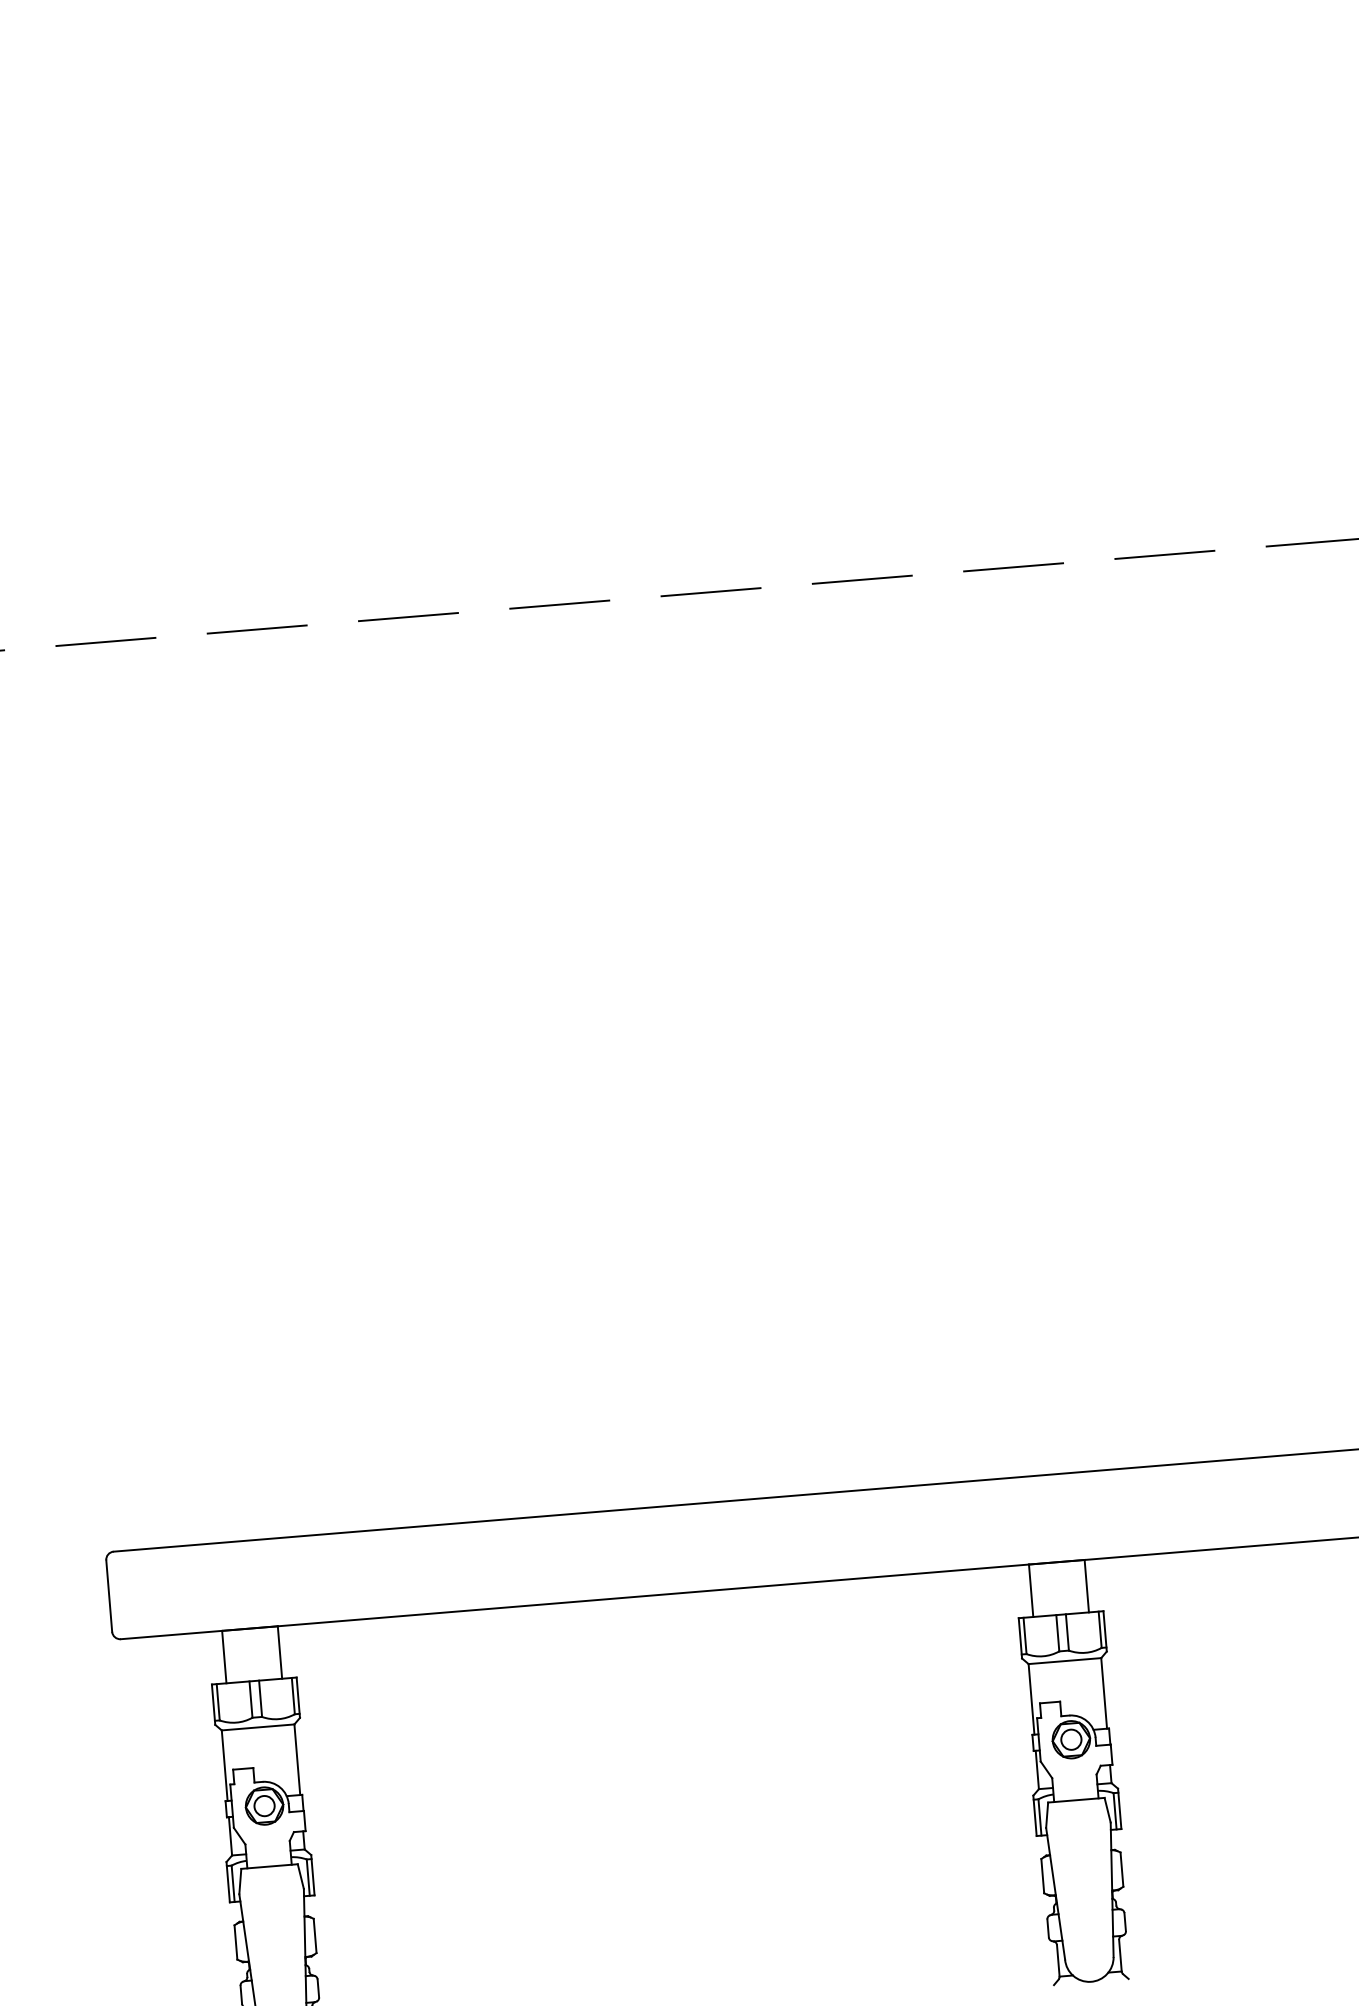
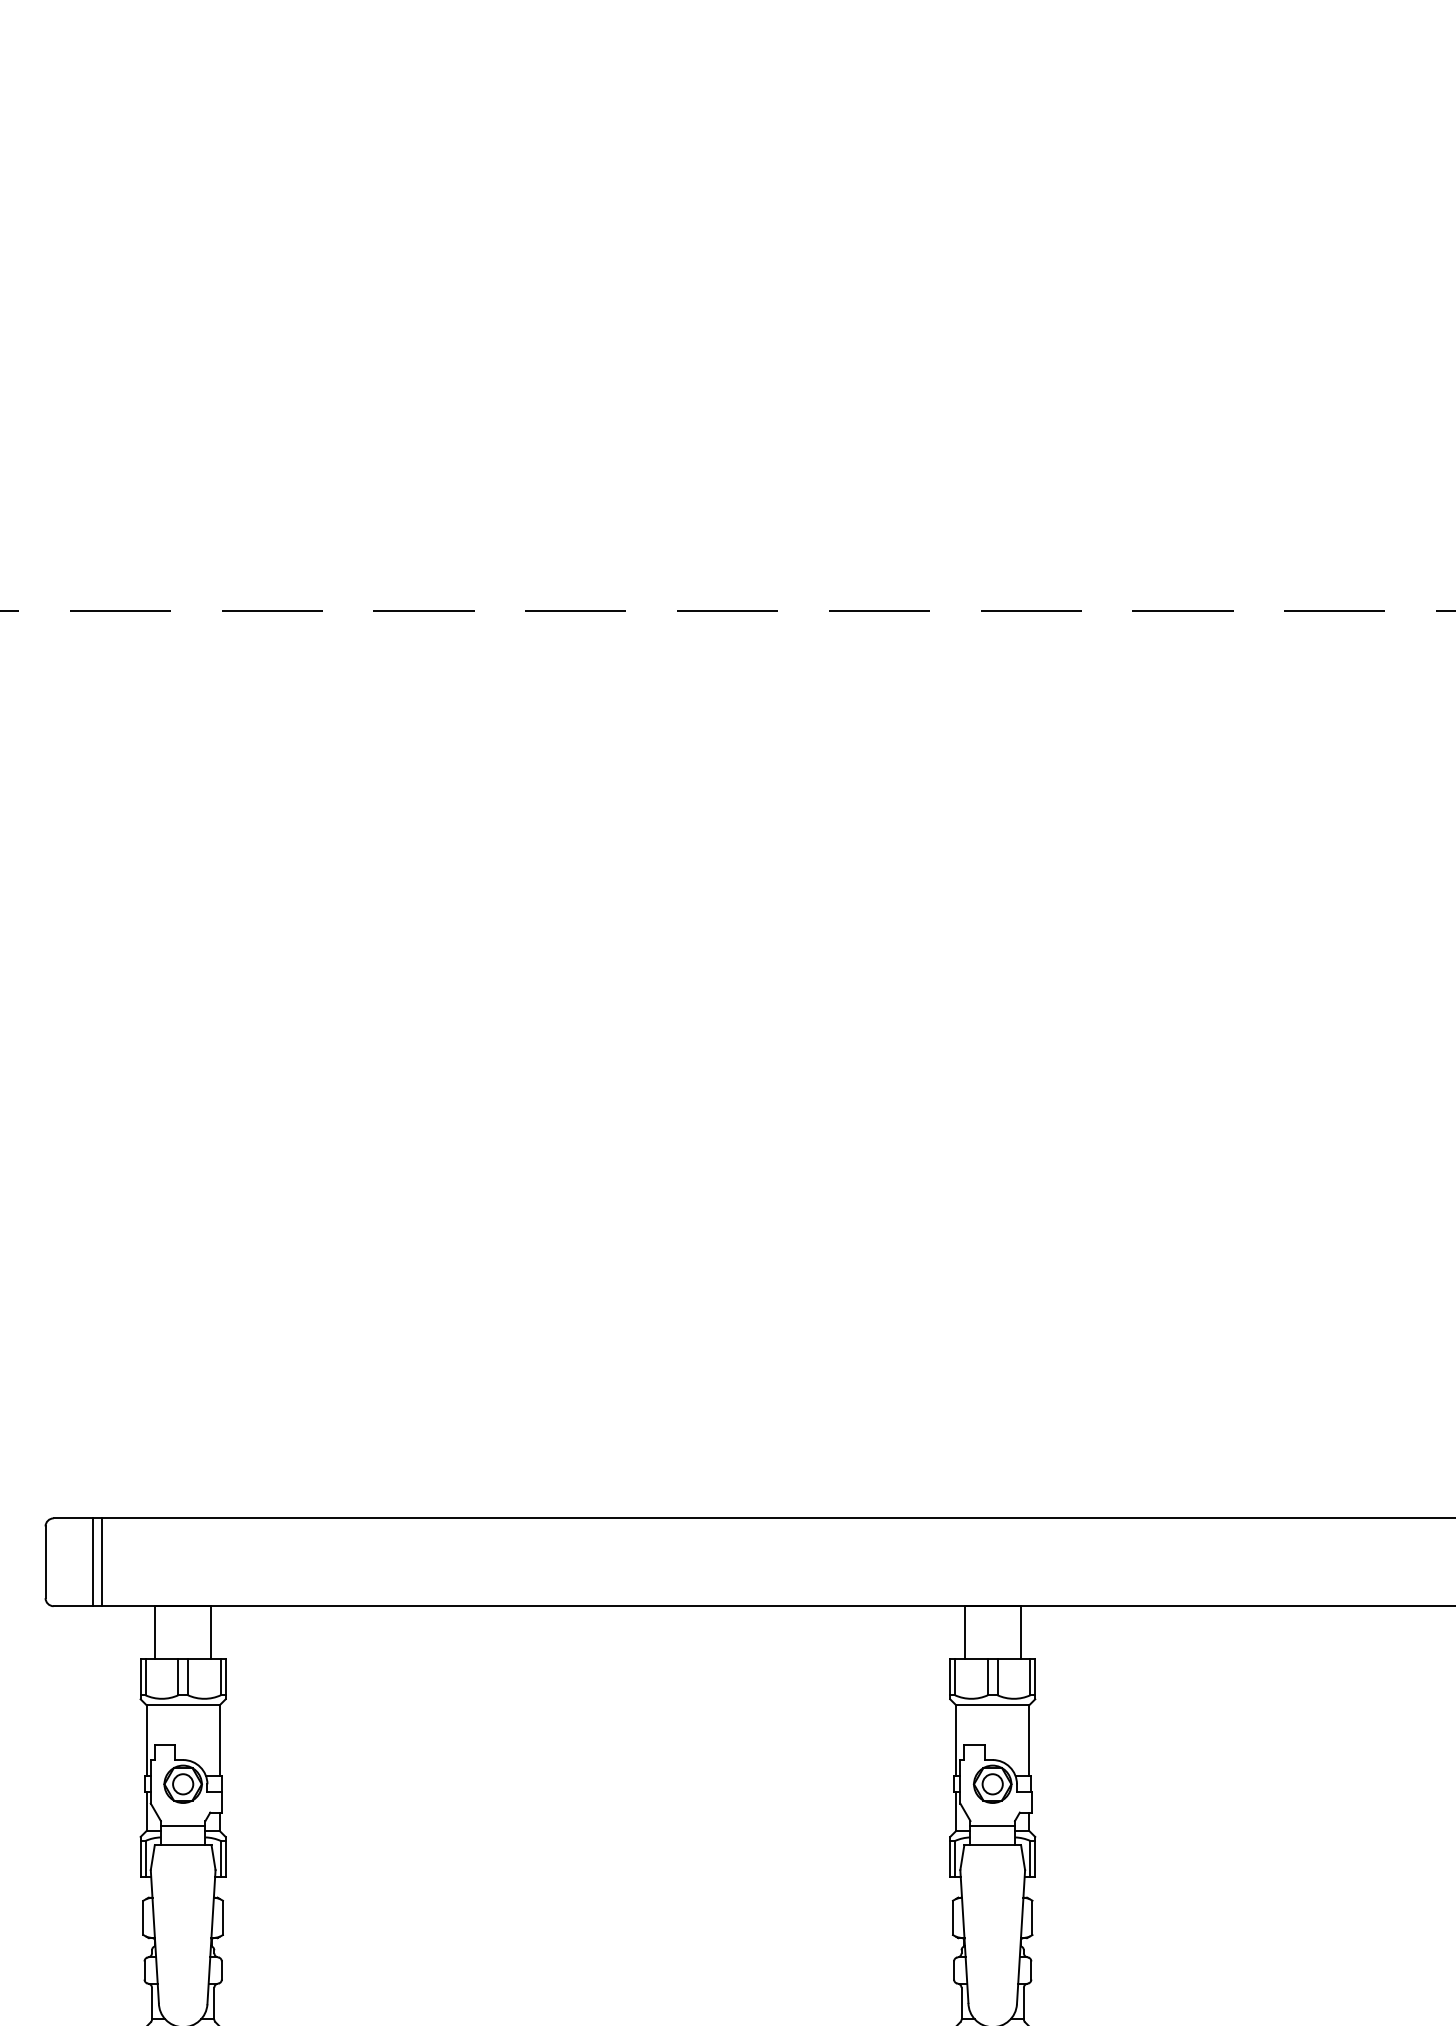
line: (165, 1591) -> (102, 1562), added
line: (156, 1592) -> (92, 1562), added
line: (1074, 1780) -> (992, 1825), added
line: (267, 1847) -> (182, 1825), added

